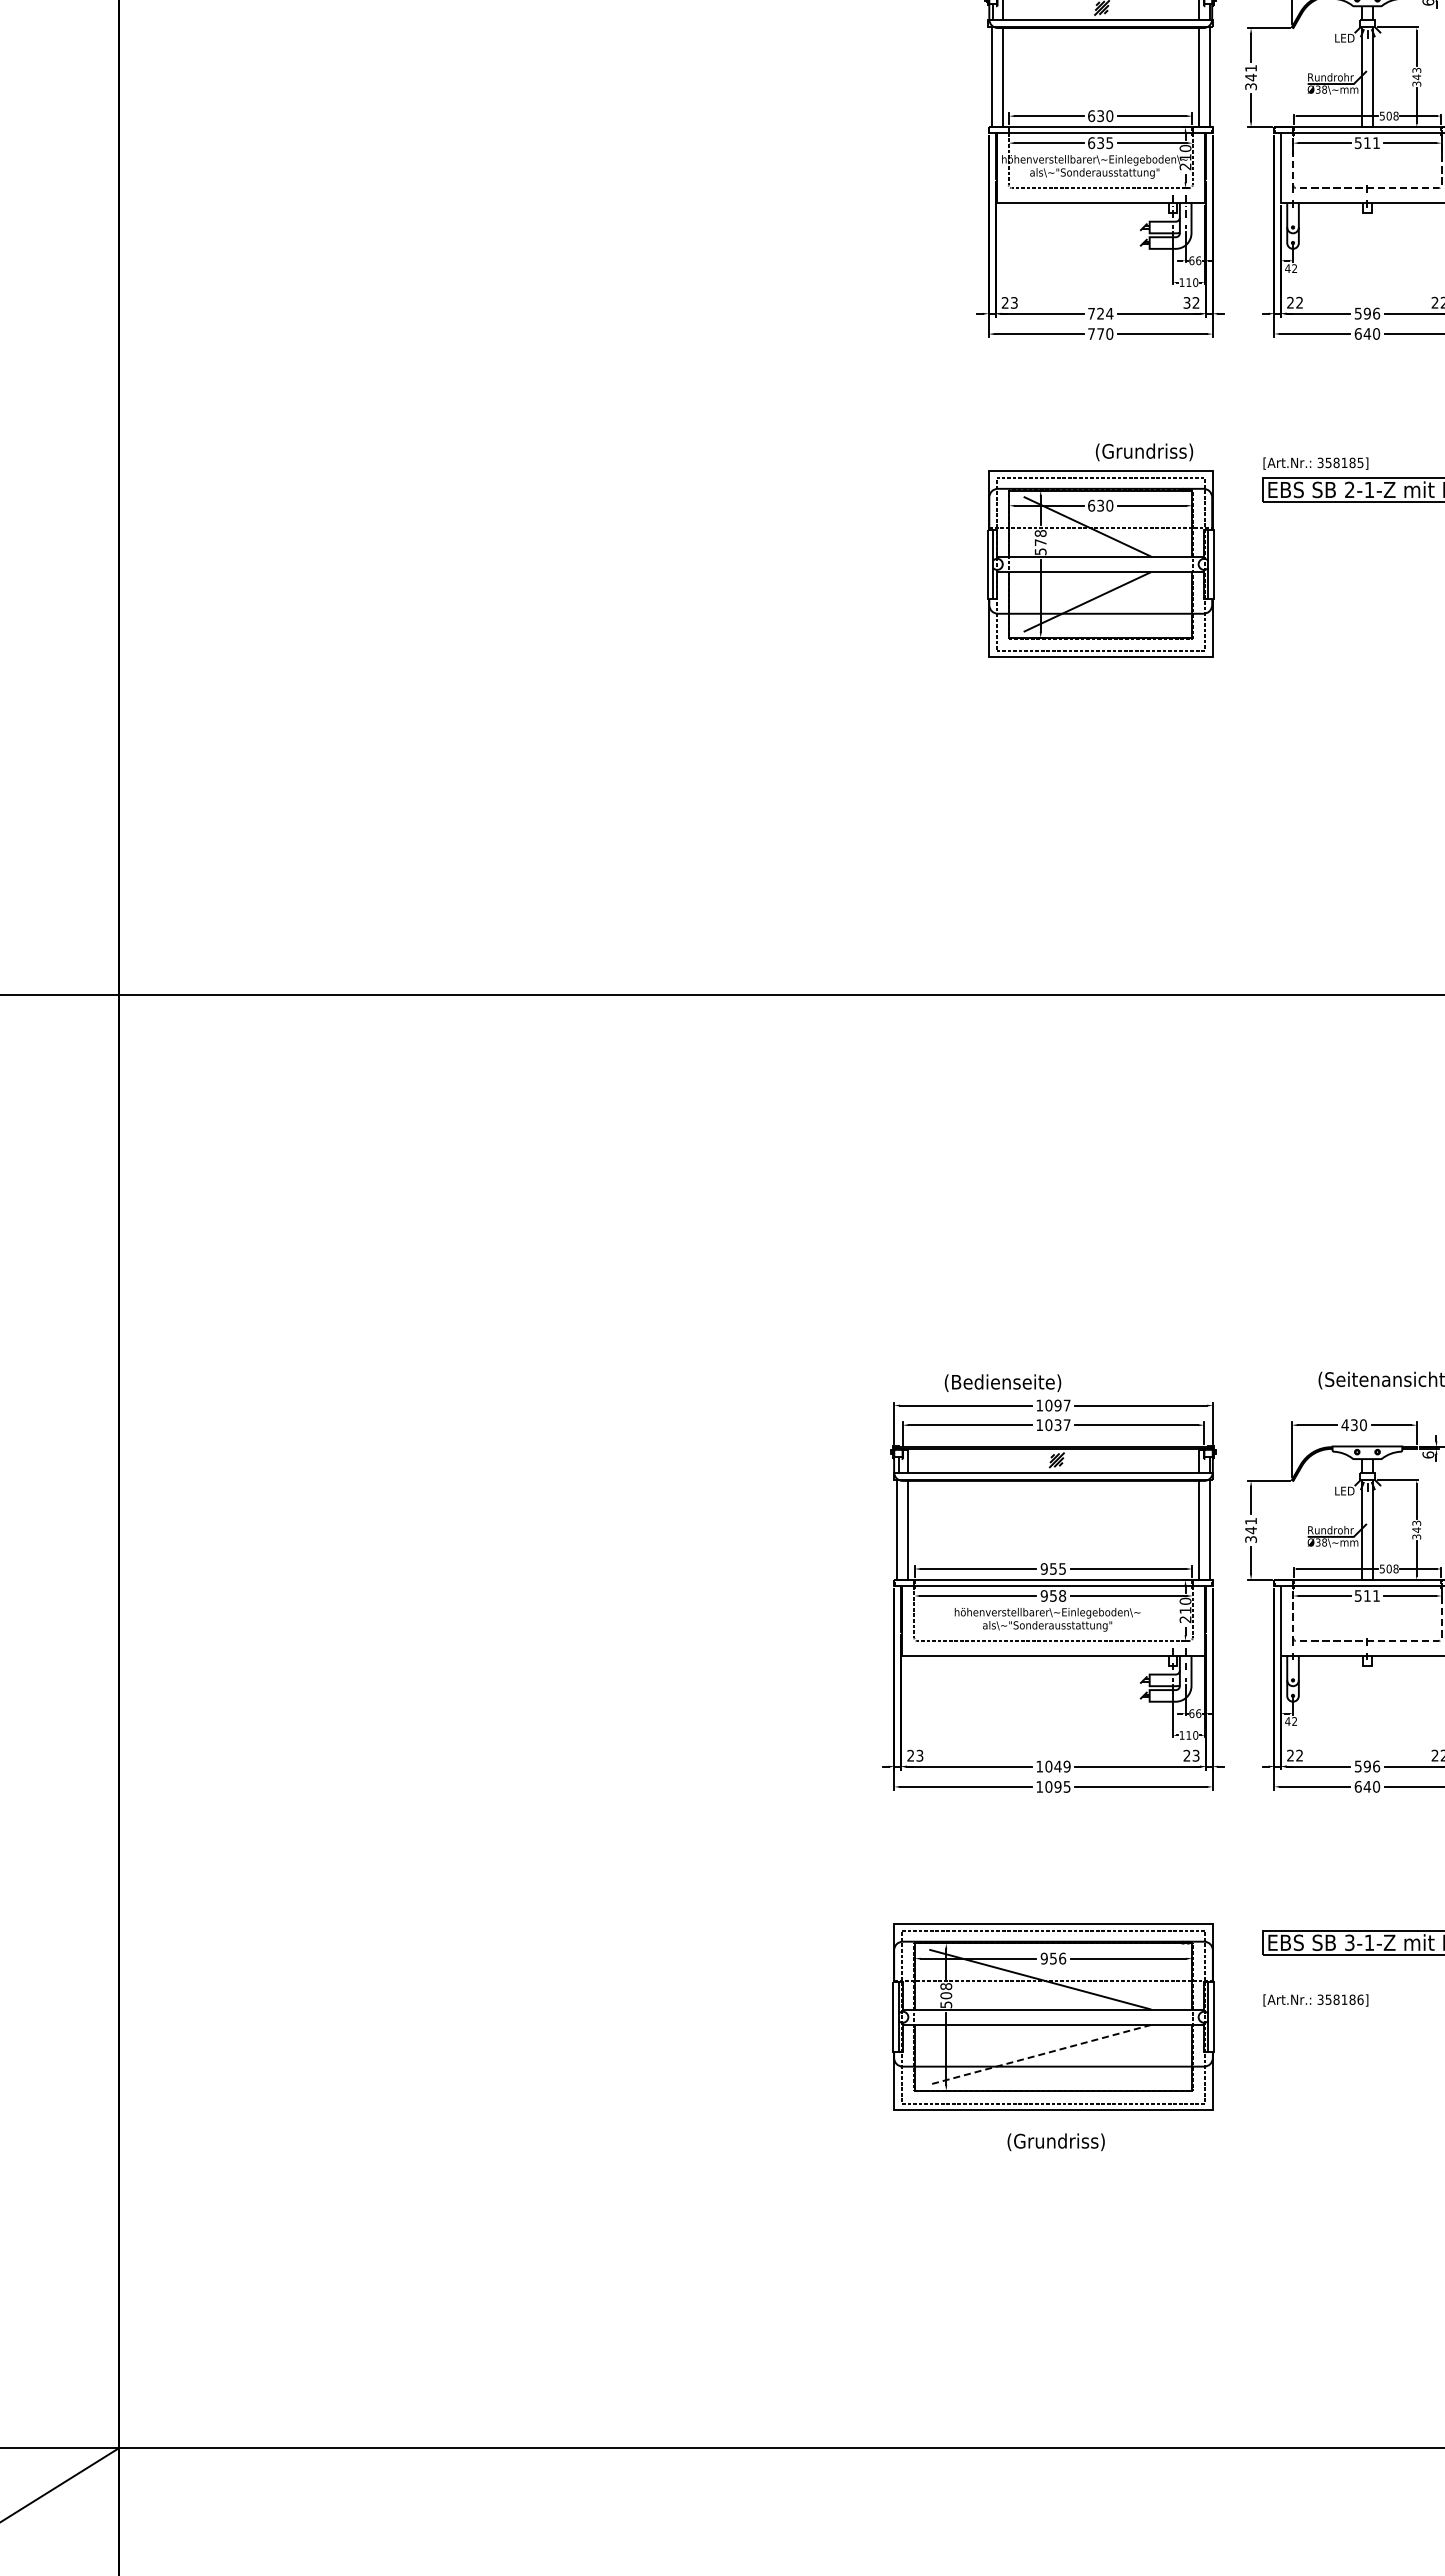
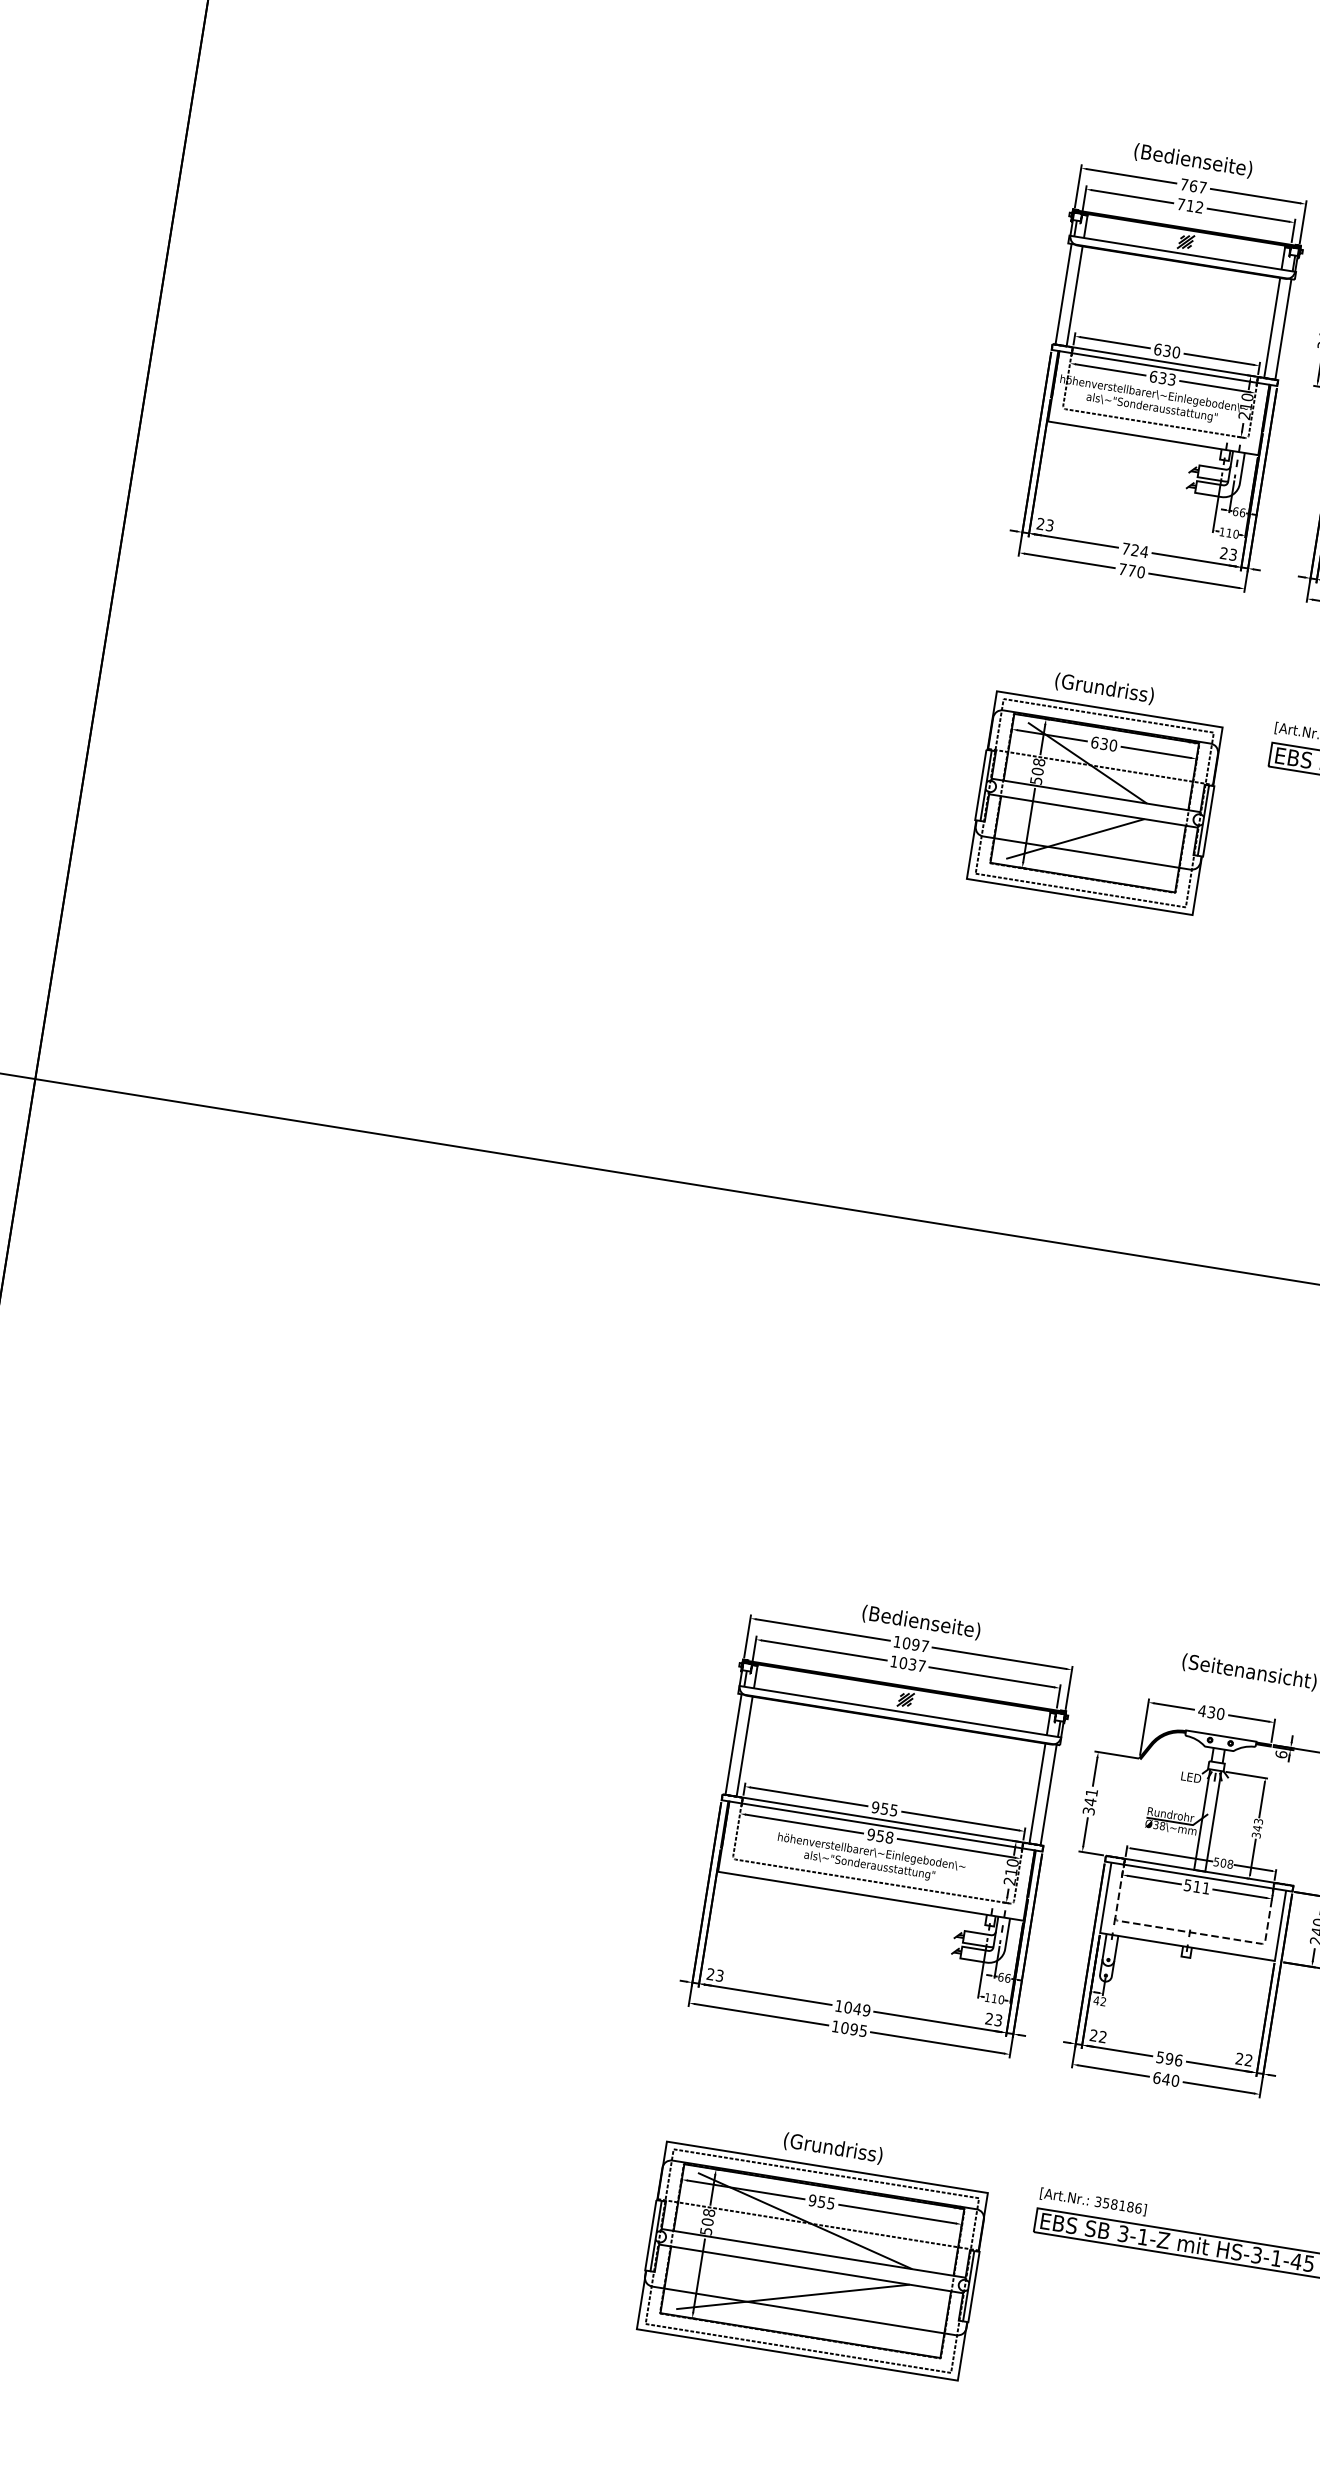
text: (1109, 142) -> (1171, 379), 635 -> 633
text: (1191, 302) -> (1228, 553), 32 -> 23
text: (1144, 452) -> (1104, 689), moved
text: (1040, 542) -> (1037, 771), 578 -> 508
text: (1002, 1382) -> (921, 1621), moved
text: (1062, 1958) -> (830, 2203), 956 -> 955
text: (1315, 2000) -> (1092, 2201), moved
line: (1040, 2054) -> (793, 2296), dashed -> solid
text: (1055, 2142) -> (832, 2148), moved

